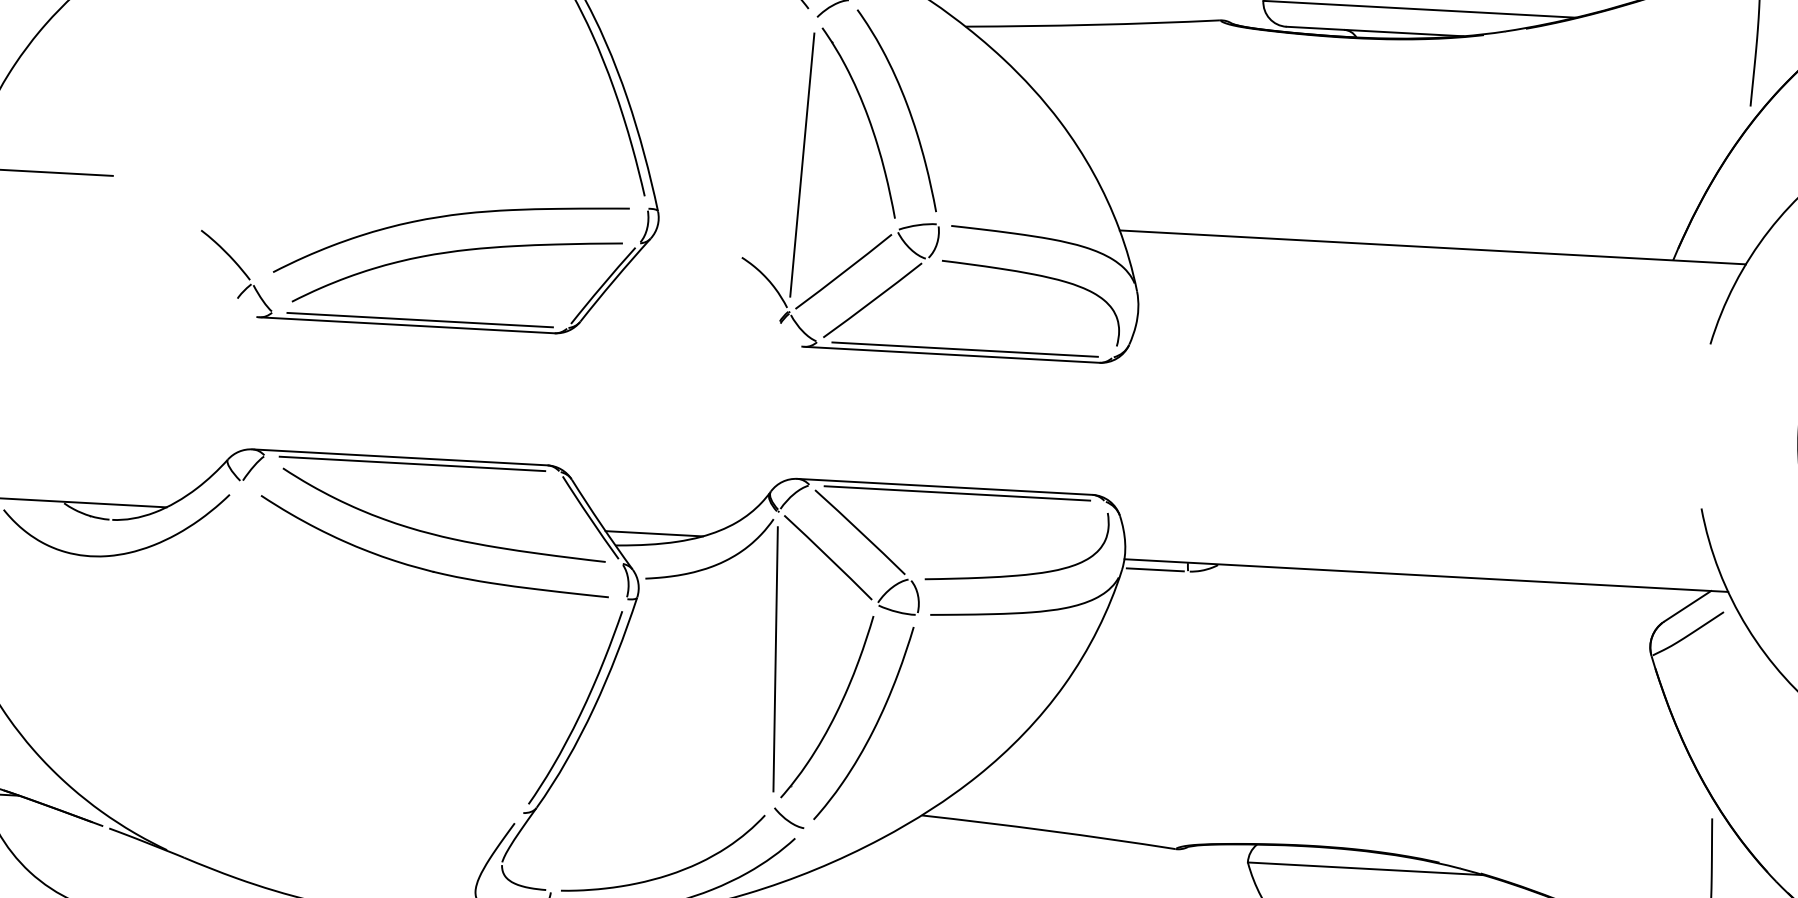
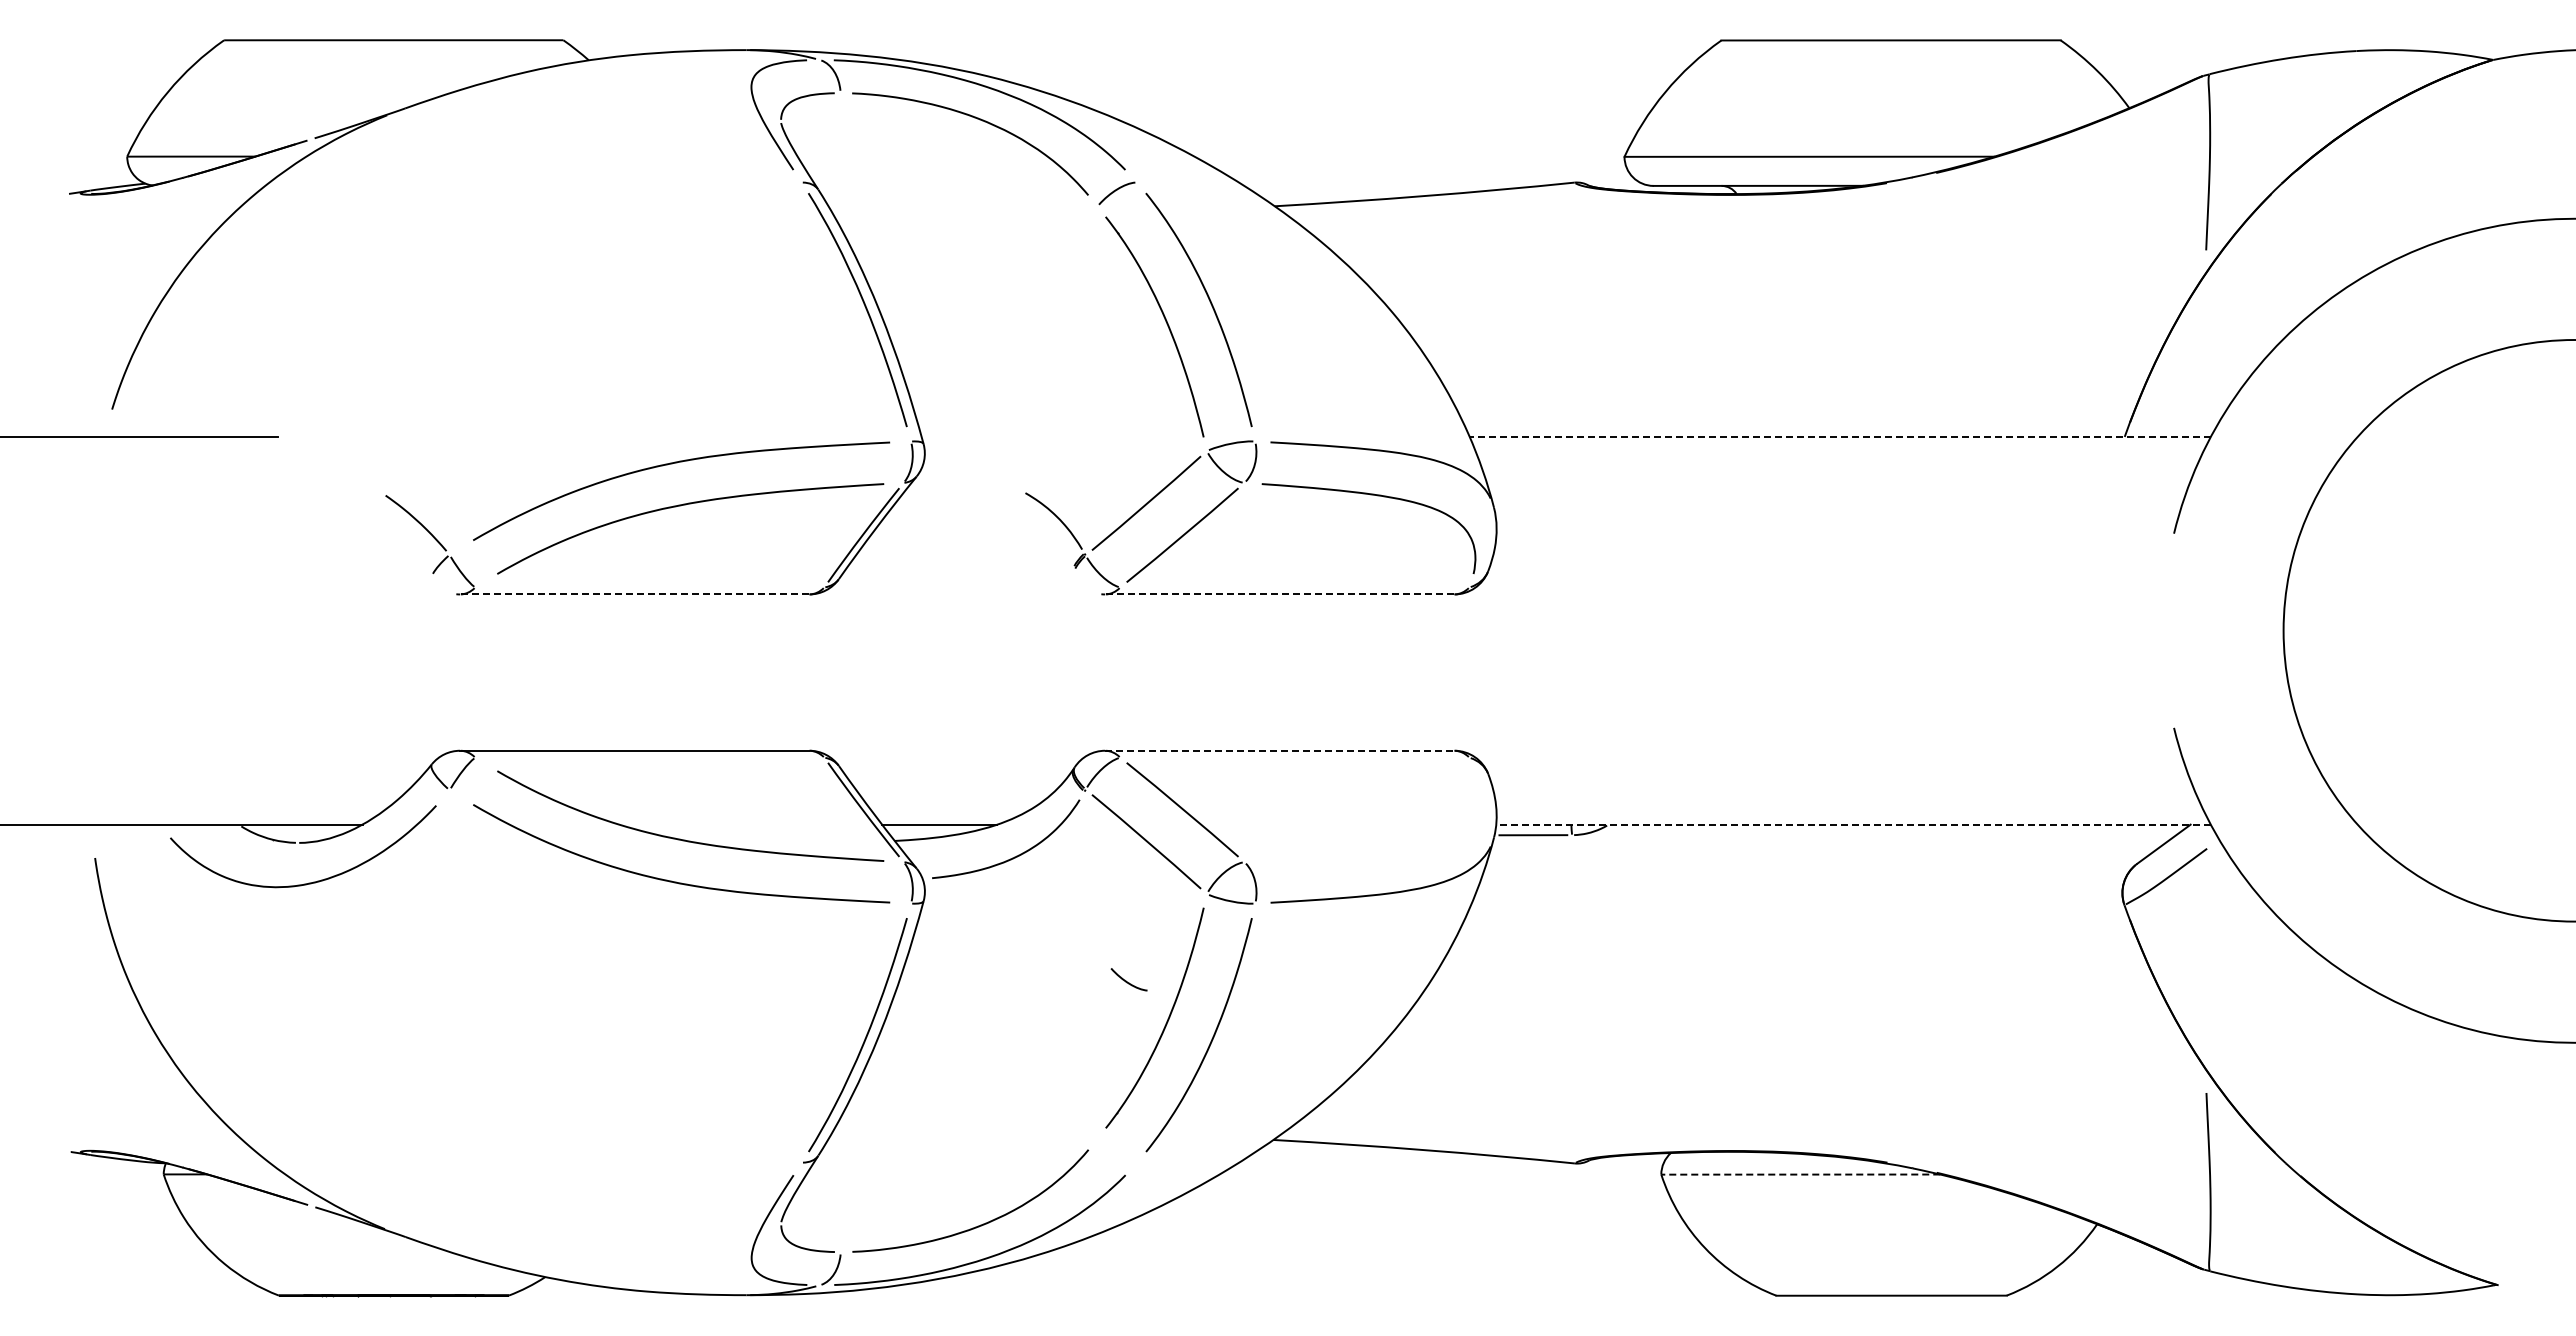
line: (801, 165) -> (1090, 380), removed
line: (1433, 247) -> (1840, 436), solid -> dashed
line: (419, 320) -> (649, 587), removed
line: (406, 325) -> (634, 594), solid -> dashed
line: (964, 349) -> (1294, 587), removed
line: (951, 354) -> (1279, 594), solid -> dashed
line: (412, 463) -> (649, 757), removed
line: (944, 486) -> (1279, 750), solid -> dashed
line: (957, 493) -> (1294, 757), removed
curve: (1017, 574) -> (1371, 849), removed
line: (1426, 575) -> (1853, 824), solid -> dashed
line: (775, 659) -> (1090, 965), removed
curve: (786, 818) -> (1126, 980), moved
line: (1365, 868) -> (1800, 1174), solid -> dashed

